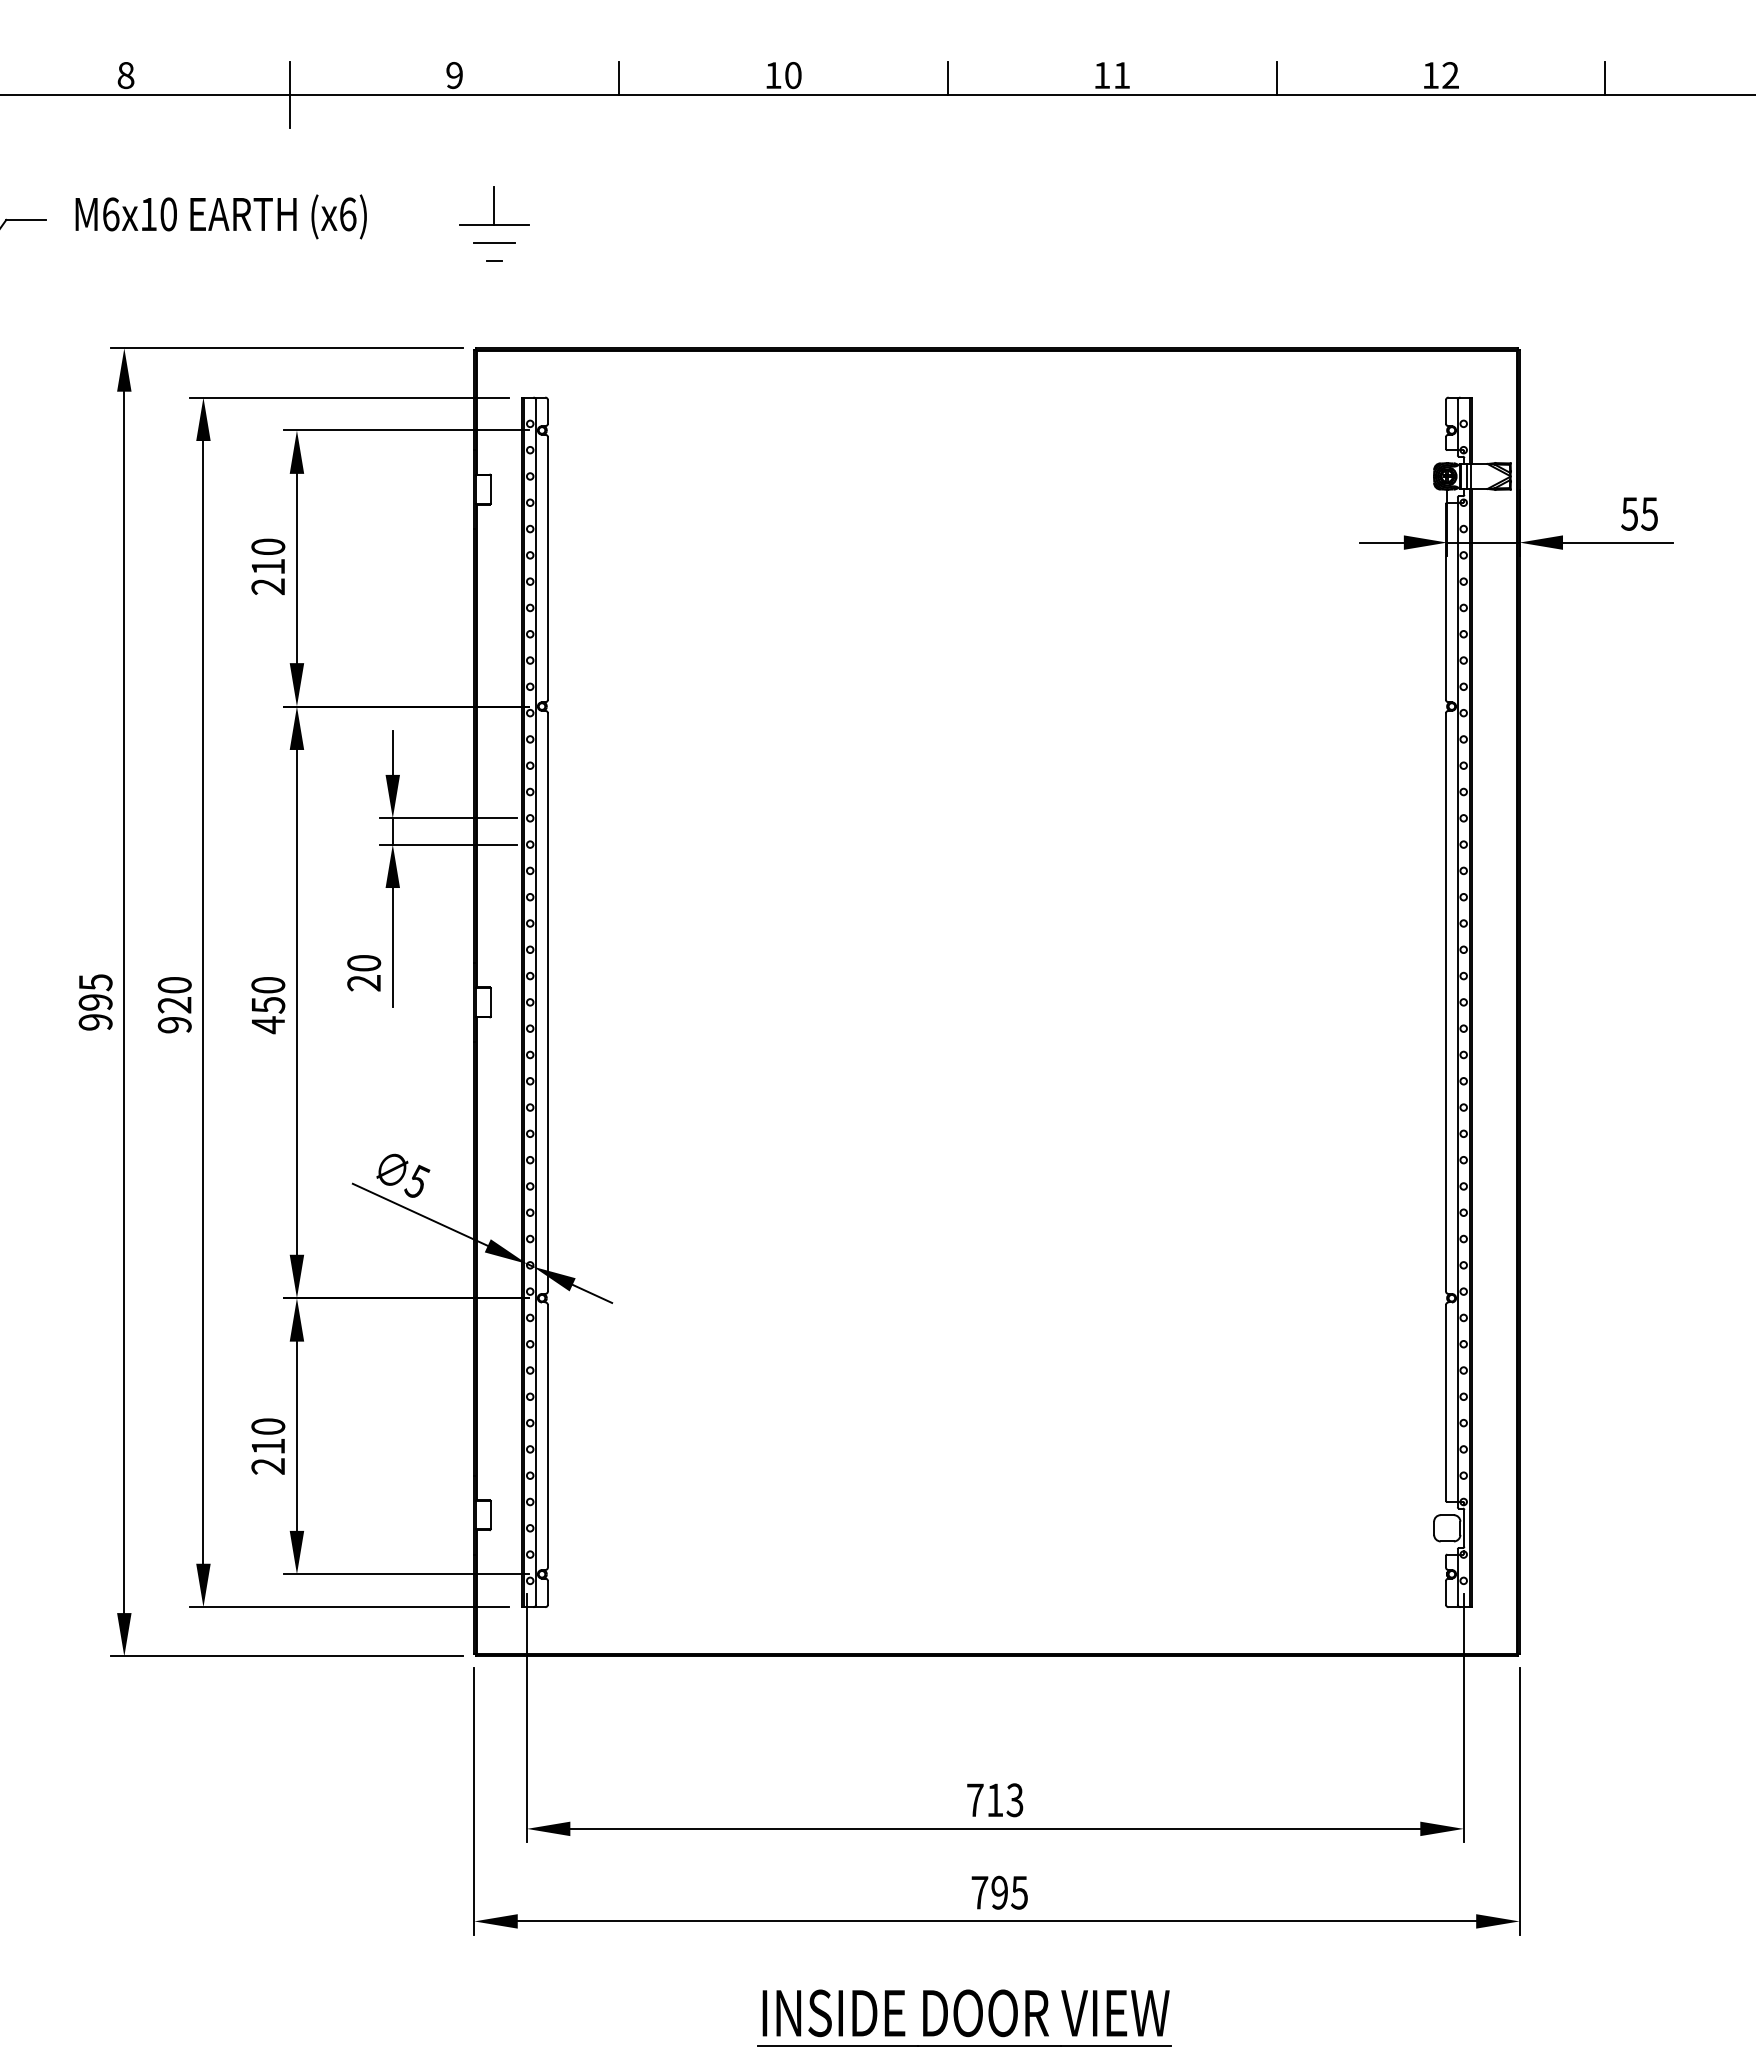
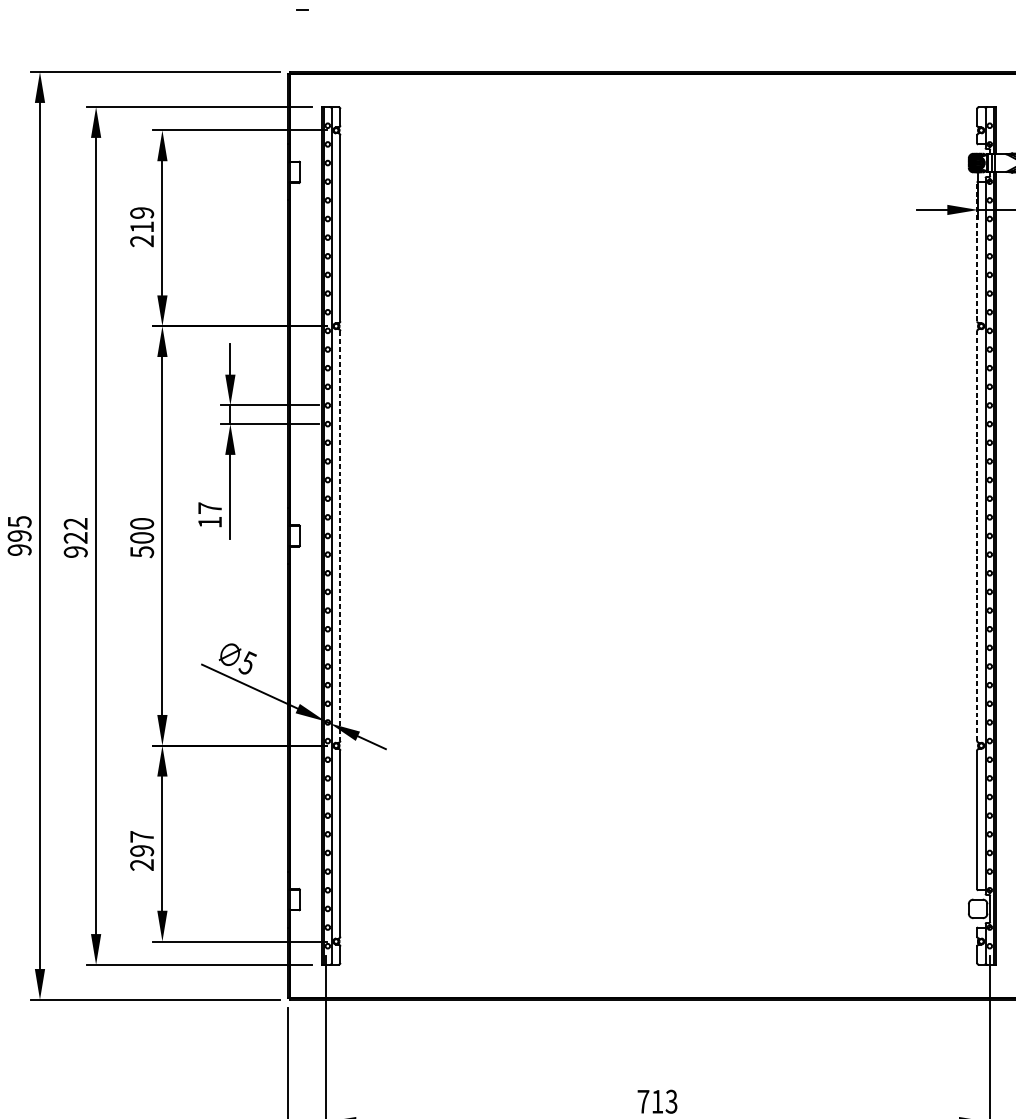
text: (268, 546) -> (142, 212), 210 -> 219
line: (1445, 601) -> (976, 251), solid -> dashed
text: (364, 973) -> (210, 515), 20 -> 17
text: (174, 985) -> (75, 524), 920 -> 922
line: (547, 1002) -> (340, 536), solid -> dashed
line: (1445, 1002) -> (976, 536), solid -> dashed
text: (268, 1015) -> (142, 545), 450 -> 500
text: (268, 1436) -> (142, 843), 210 -> 297

